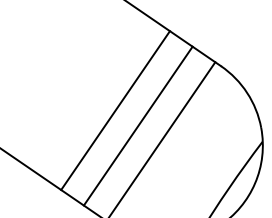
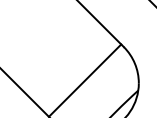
line: (115, 109) -> (64, 59), removed
line: (137, 126) -> (74, 70), removed

